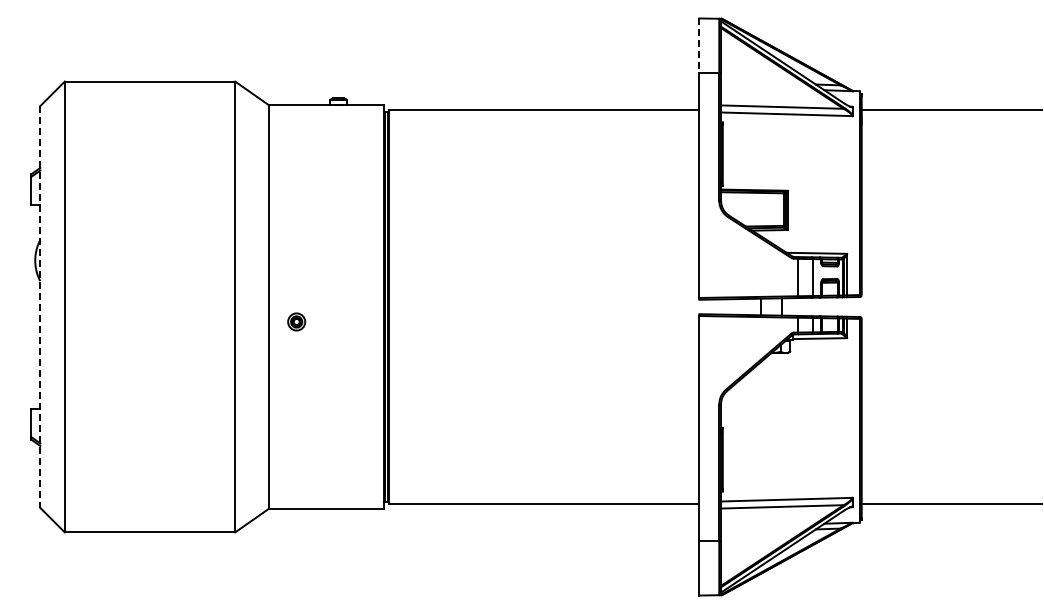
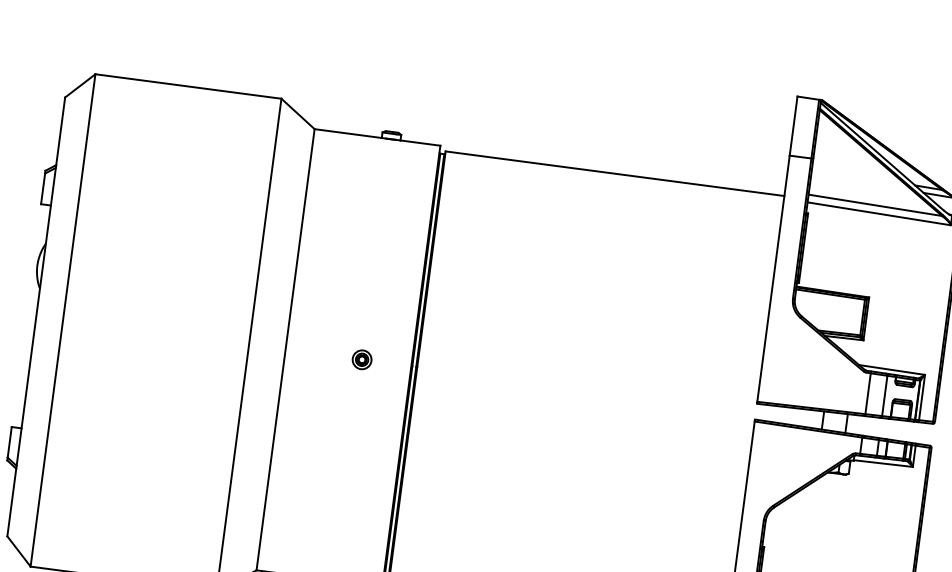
line: (699, 45) -> (793, 126), dashed -> solid
line: (40, 307) -> (36, 317), dashed -> solid
part: (296, 321) -> (361, 359), moved

